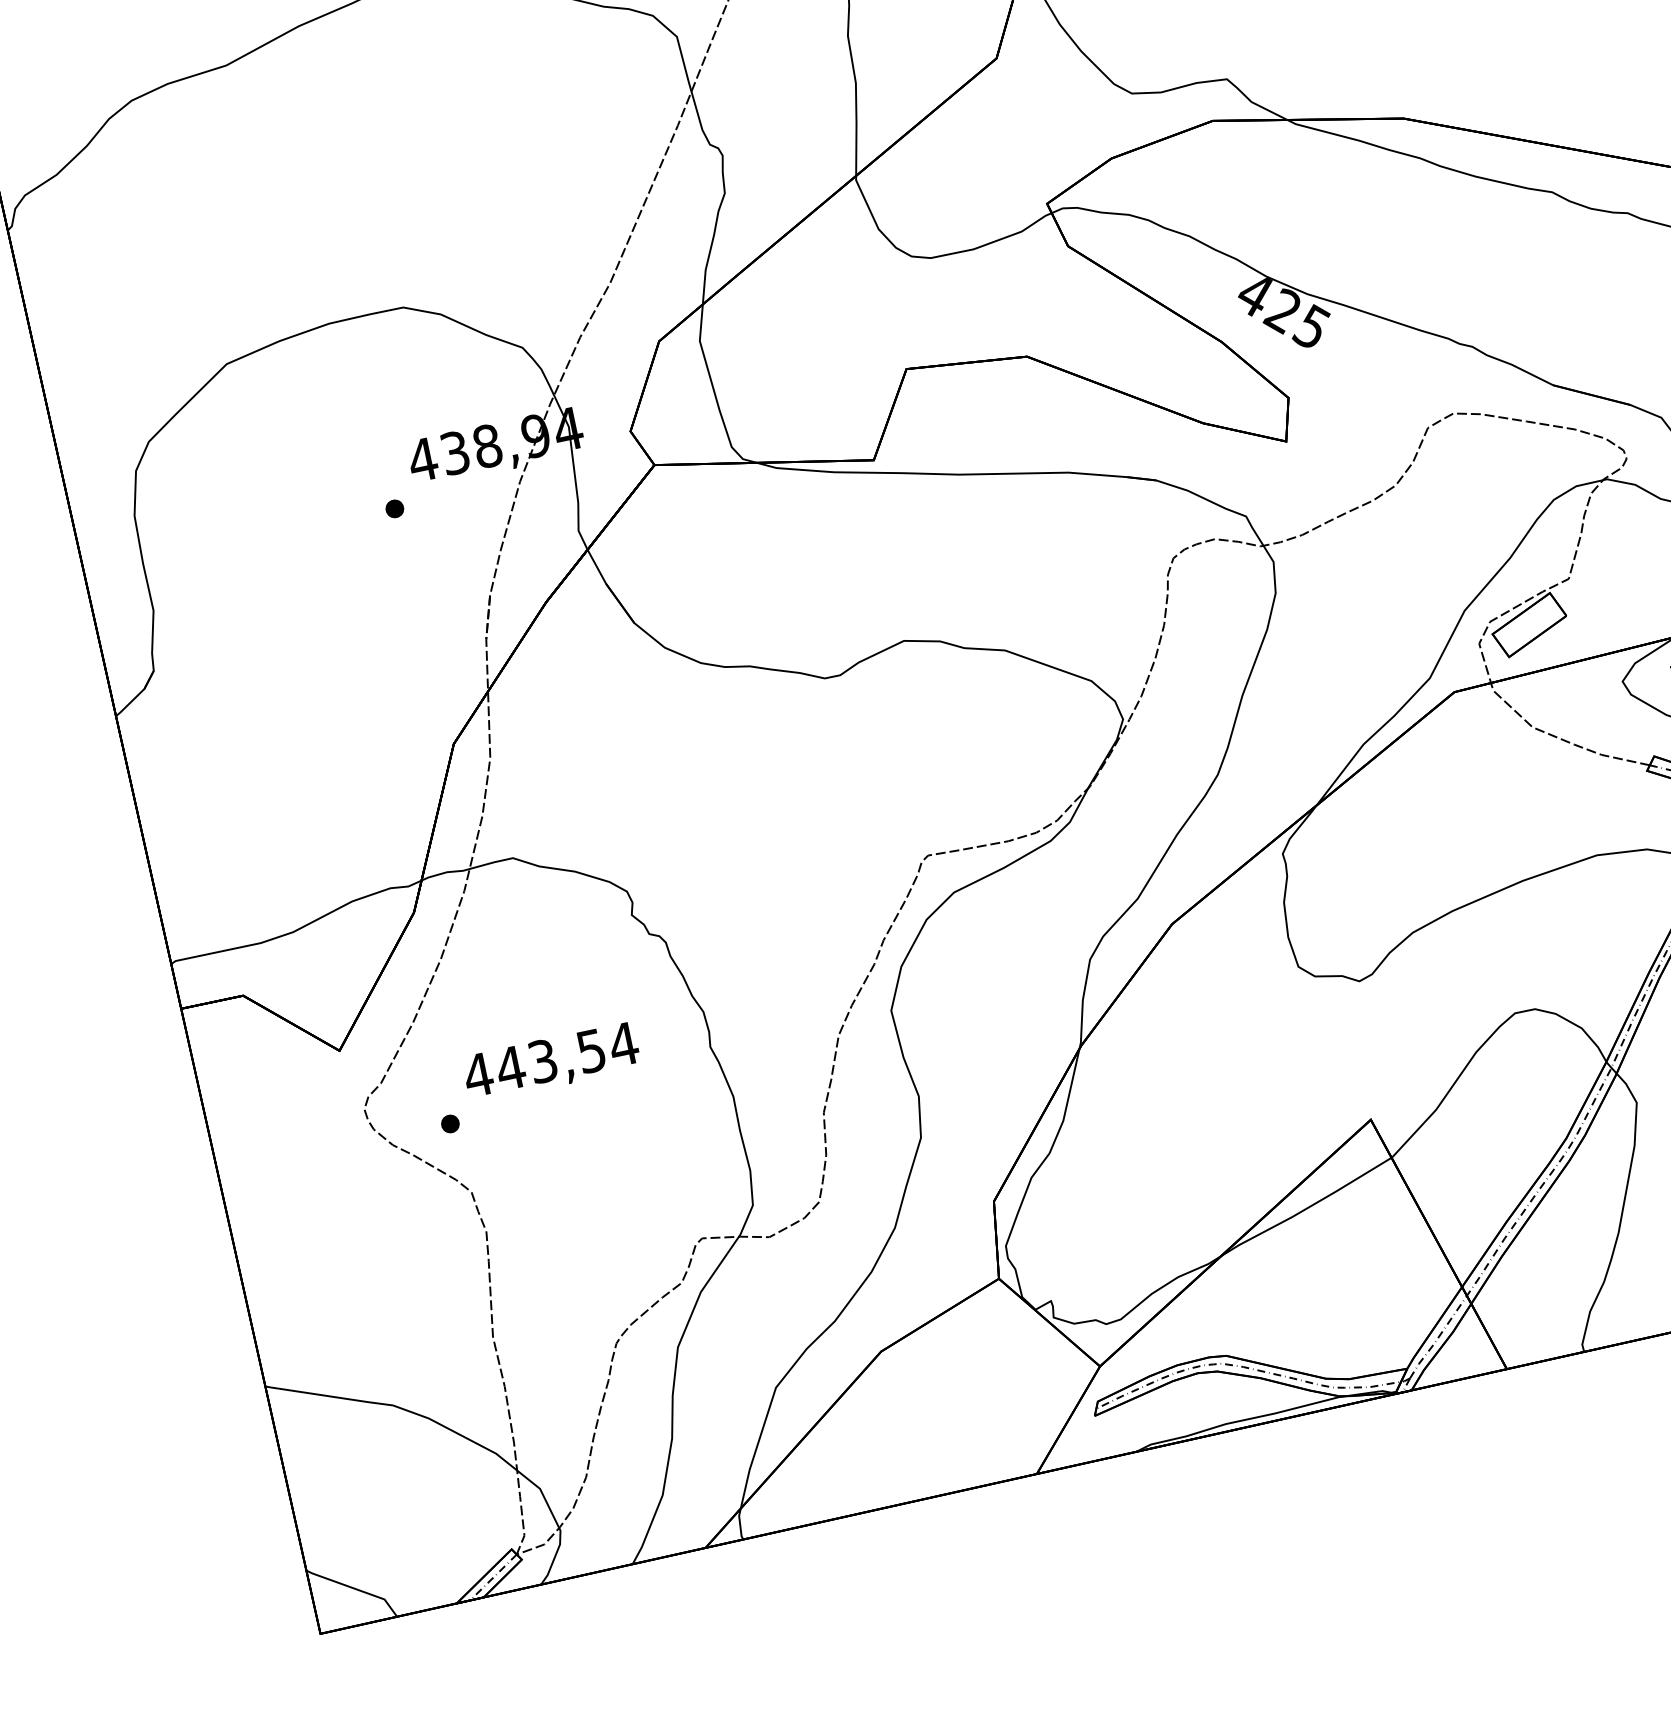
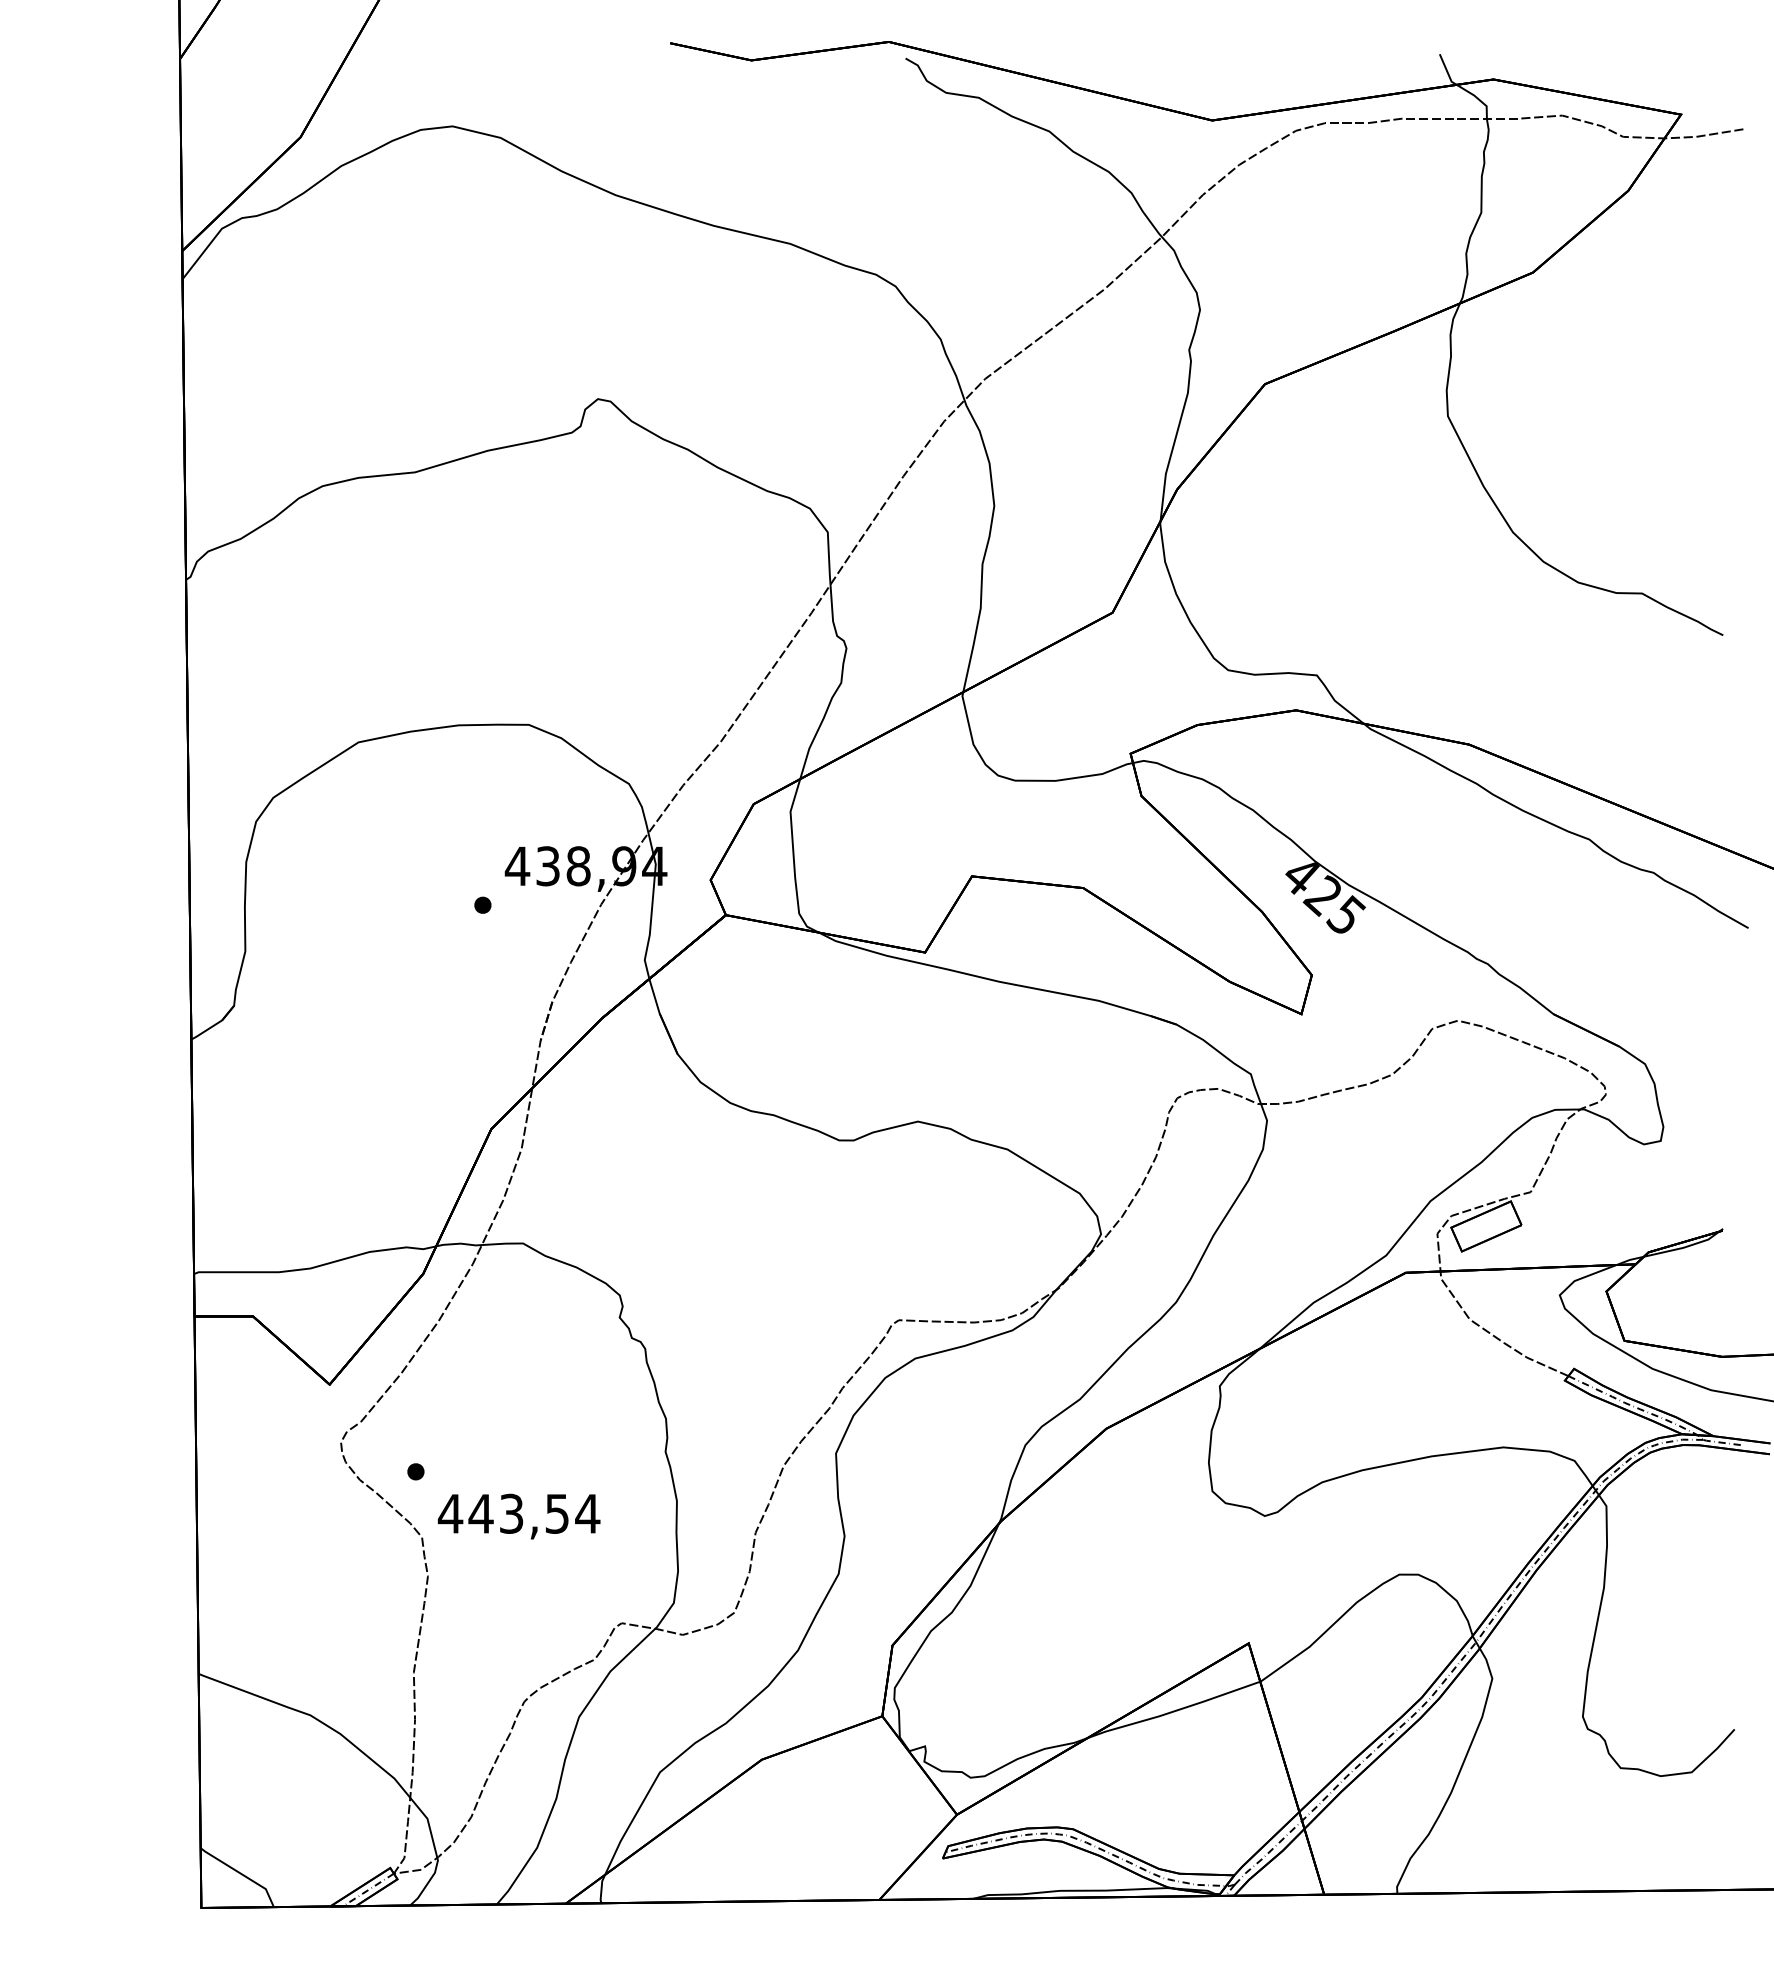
text: (550, 1062) -> (518, 1516), moved

